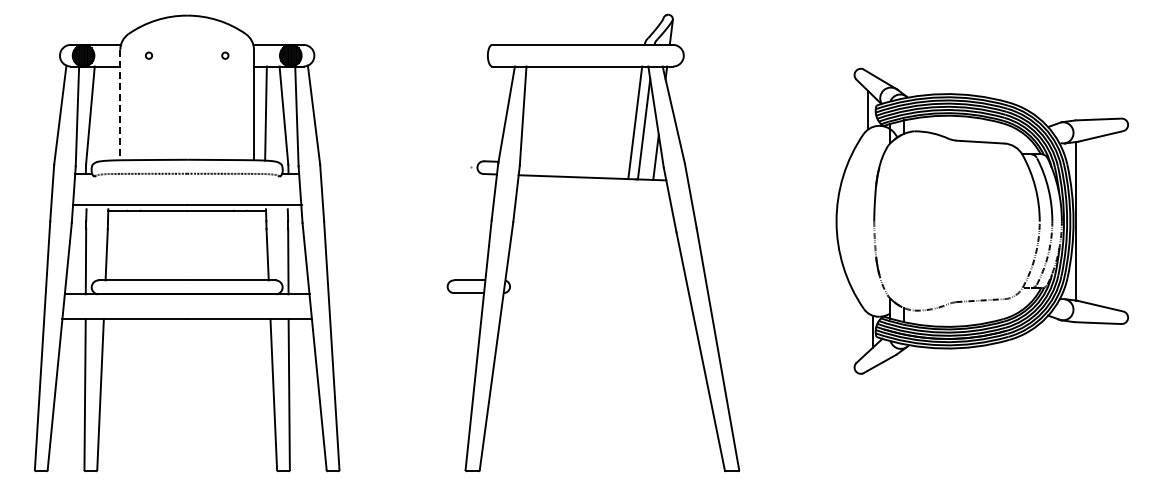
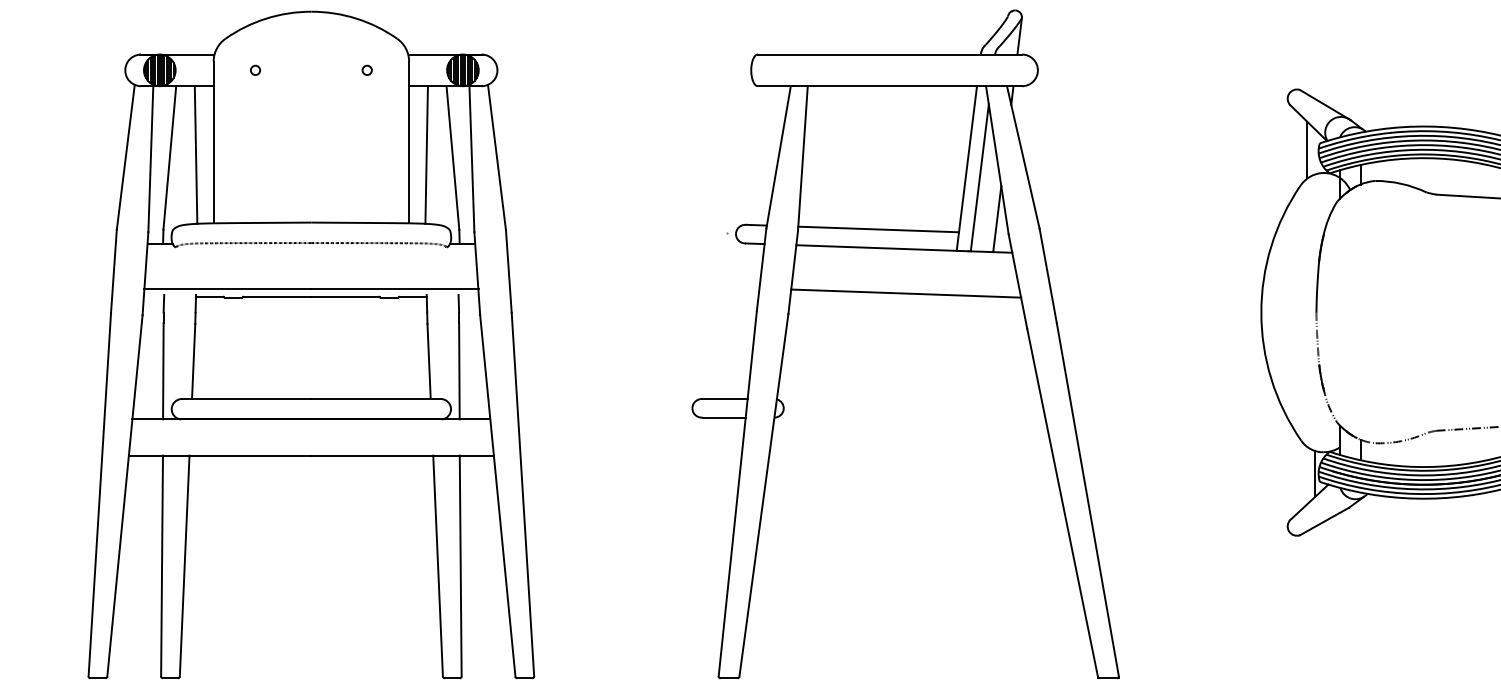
line: (120, 105) -> (213, 143), dashed -> solid
line: (108, 113) -> (196, 154), added
line: (574, 164) -> (877, 229), added
line: (593, 208) -> (905, 293), added

